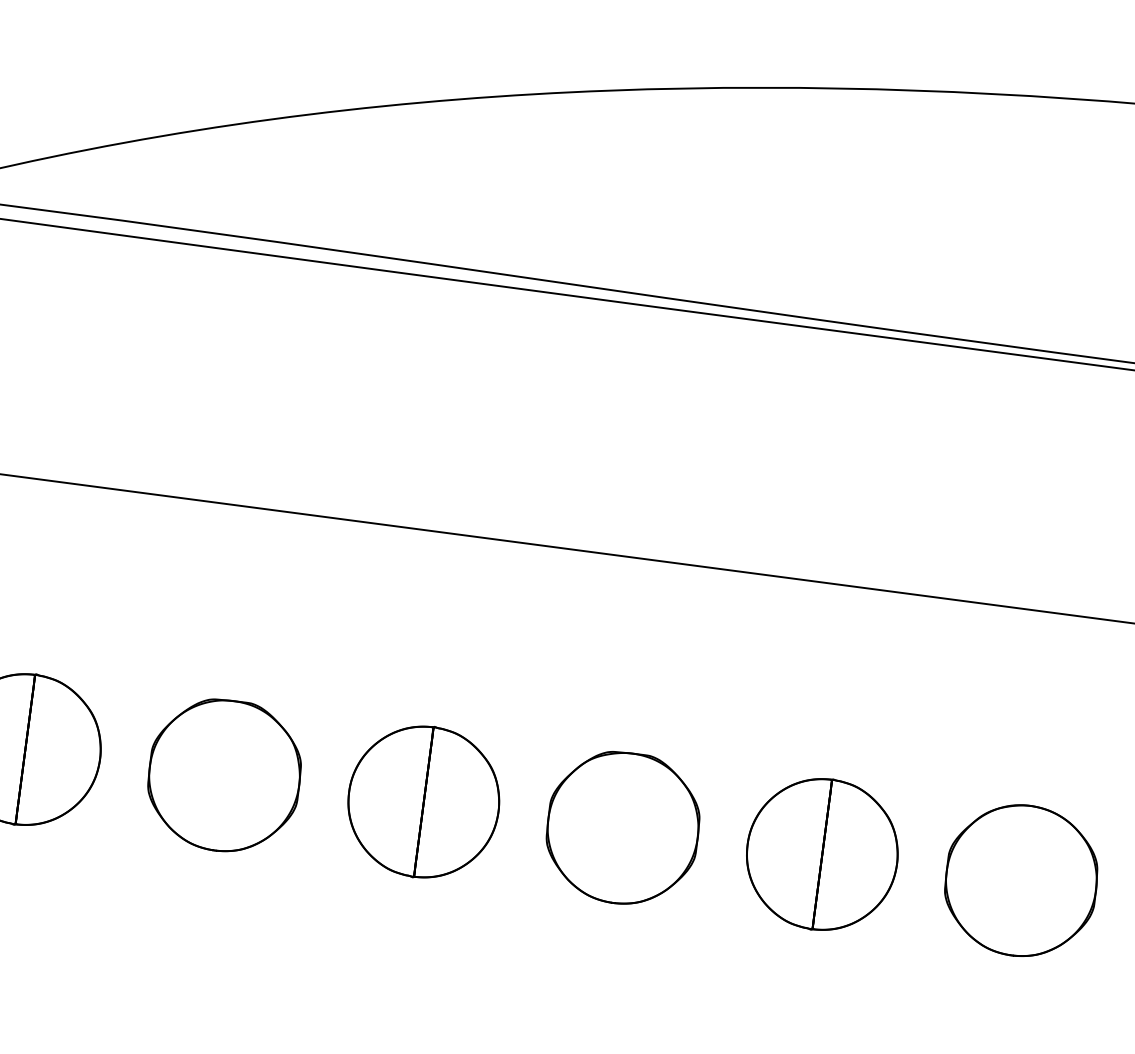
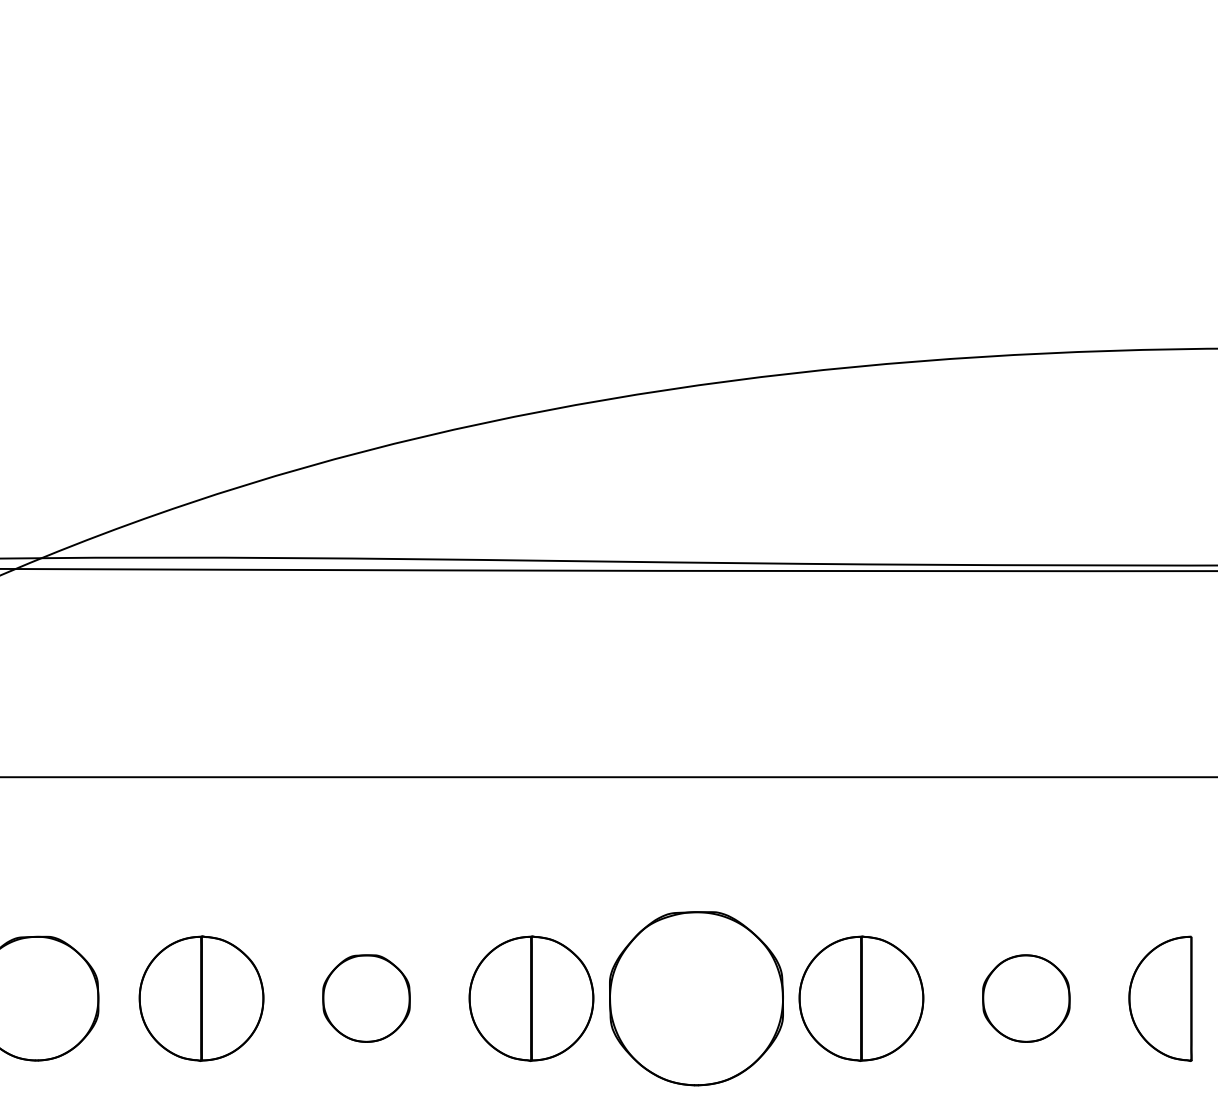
part: (224, 775) -> (366, 998), size x0.7
part: (623, 828) -> (696, 998), size x1.4
part: (1021, 880) -> (1026, 998), size x0.7

